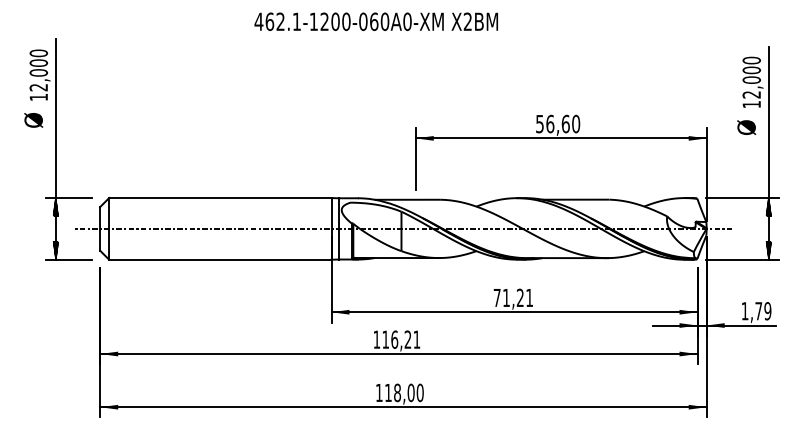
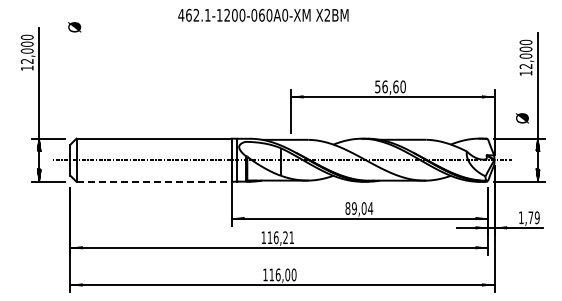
text: (33, 120) -> (74, 27), moved
text: (745, 127) -> (521, 118), moved
line: (220, 259) -> (154, 181), solid -> dashed
text: (513, 297) -> (359, 208), 71,21 -> 89,04
text: (396, 392) -> (277, 274), 118,00 -> 116,00

